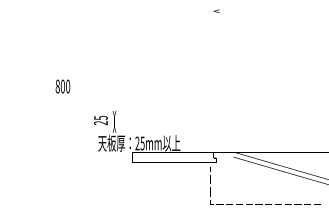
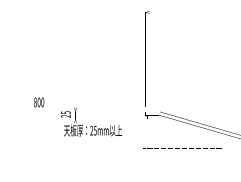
text: (63, 86) -> (39, 102), moved
text: (137, 130) -> (91, 121), moved

